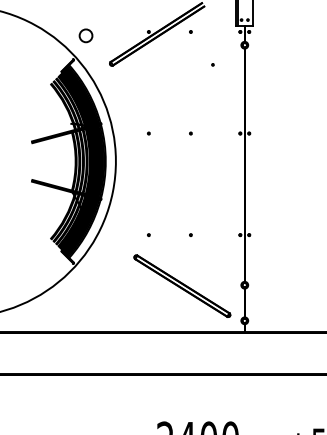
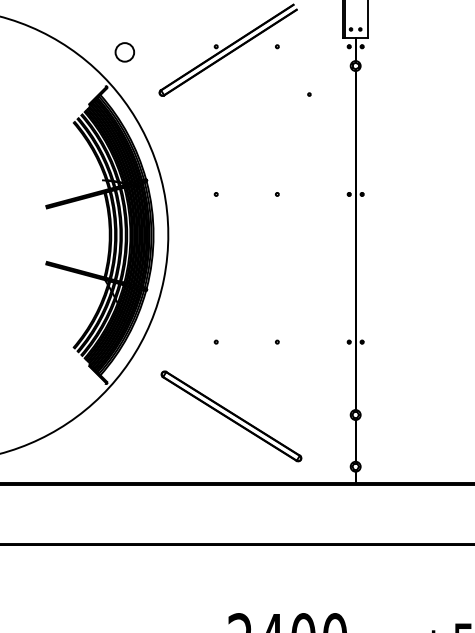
part: (182, 285) -> (231, 415), moved

